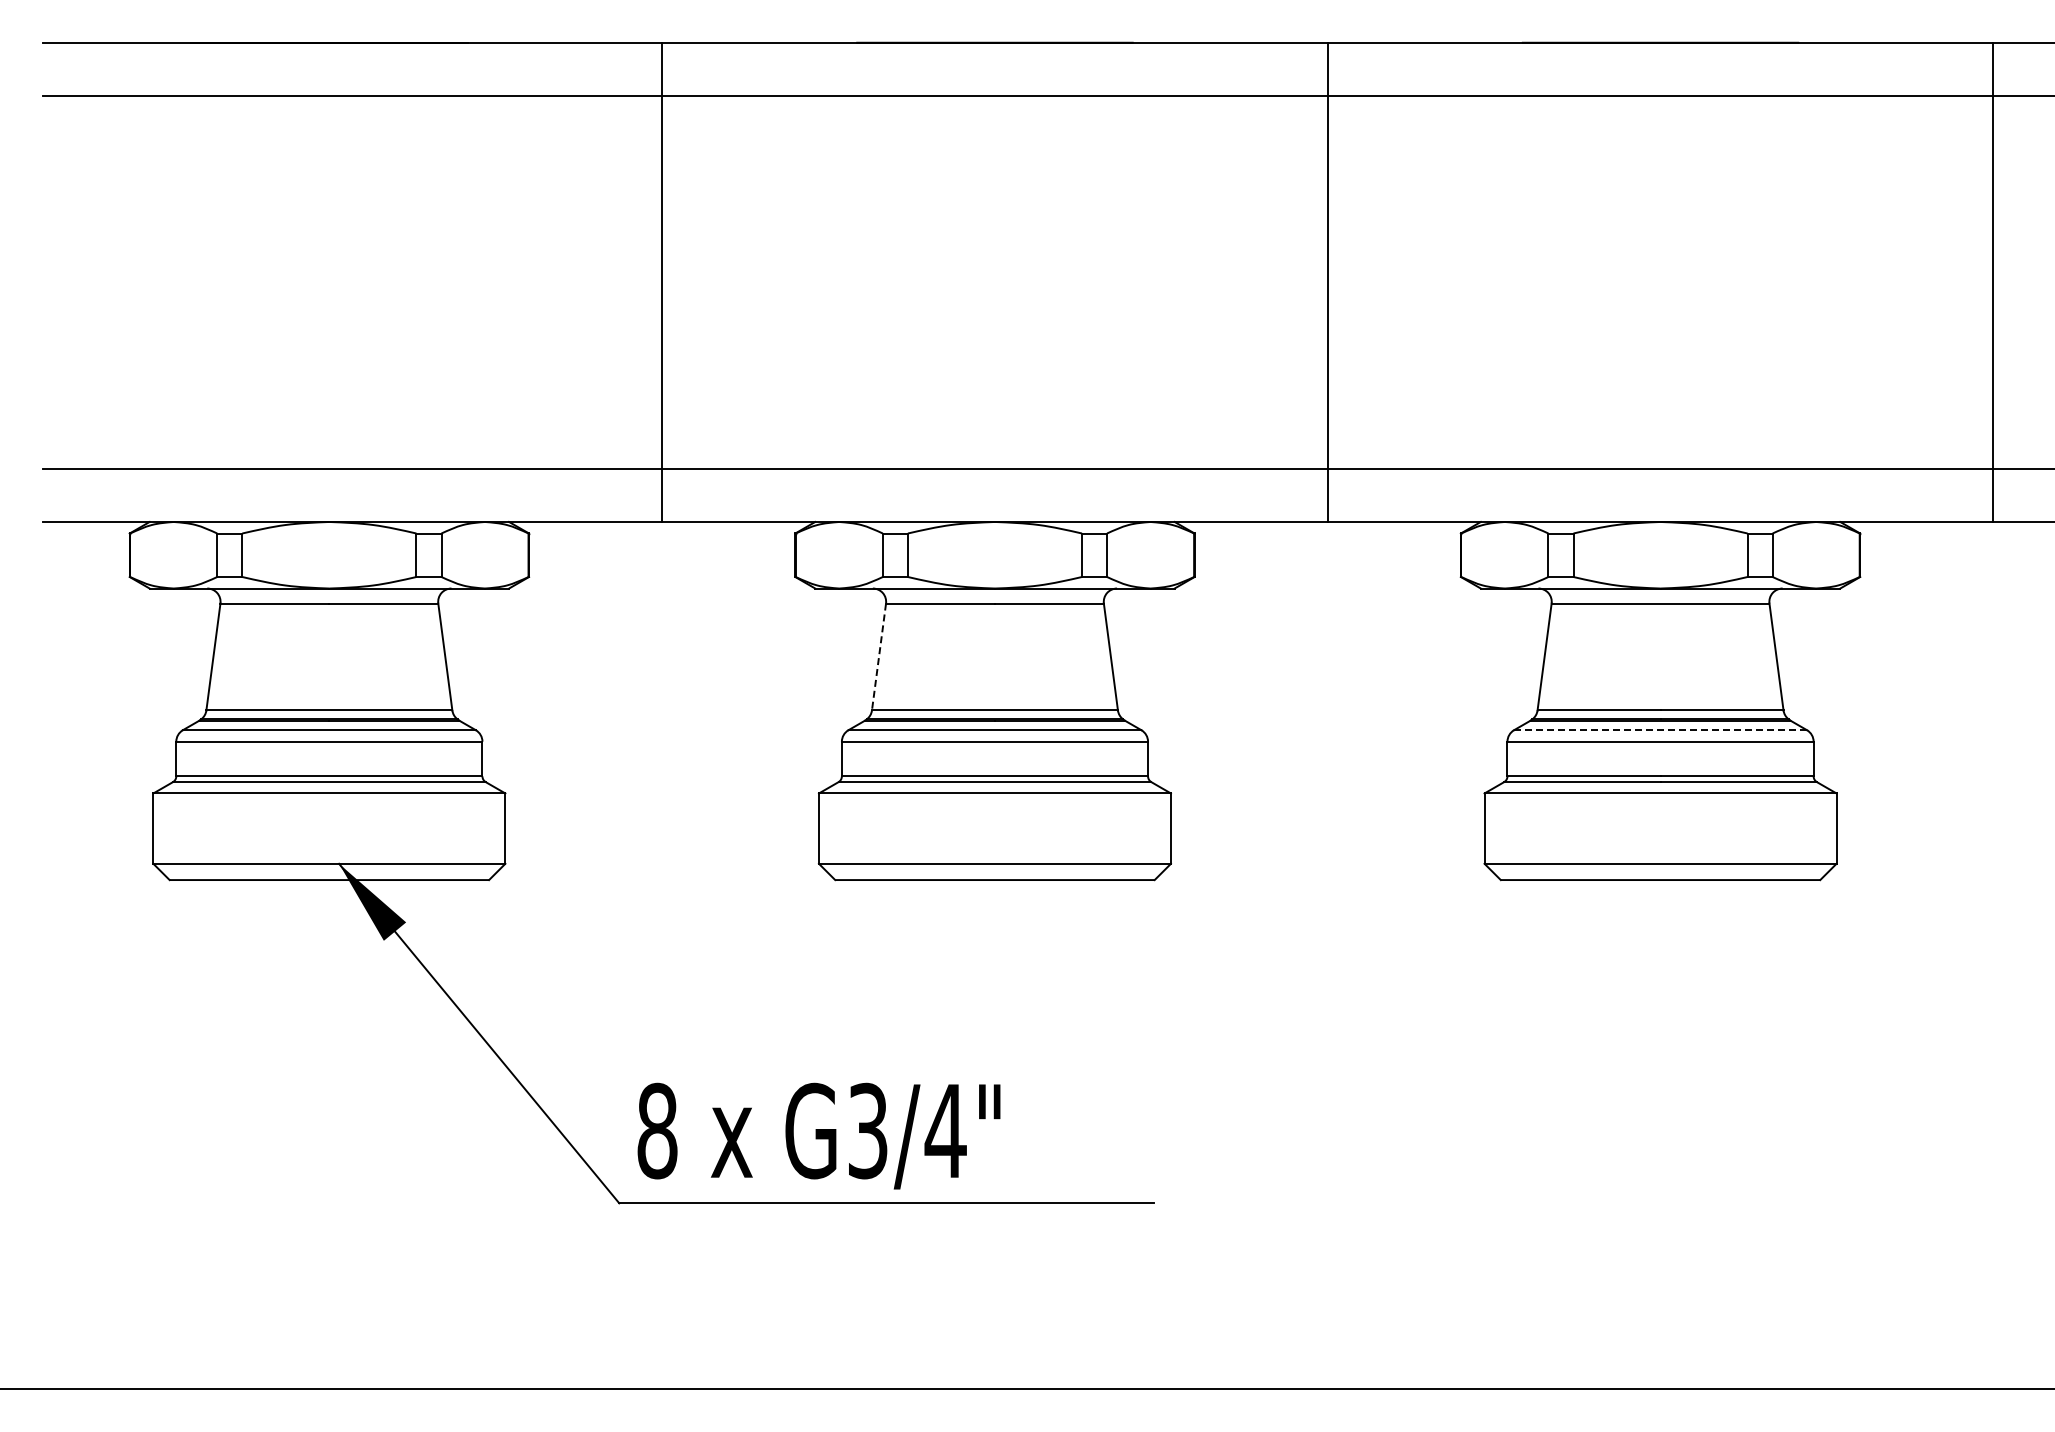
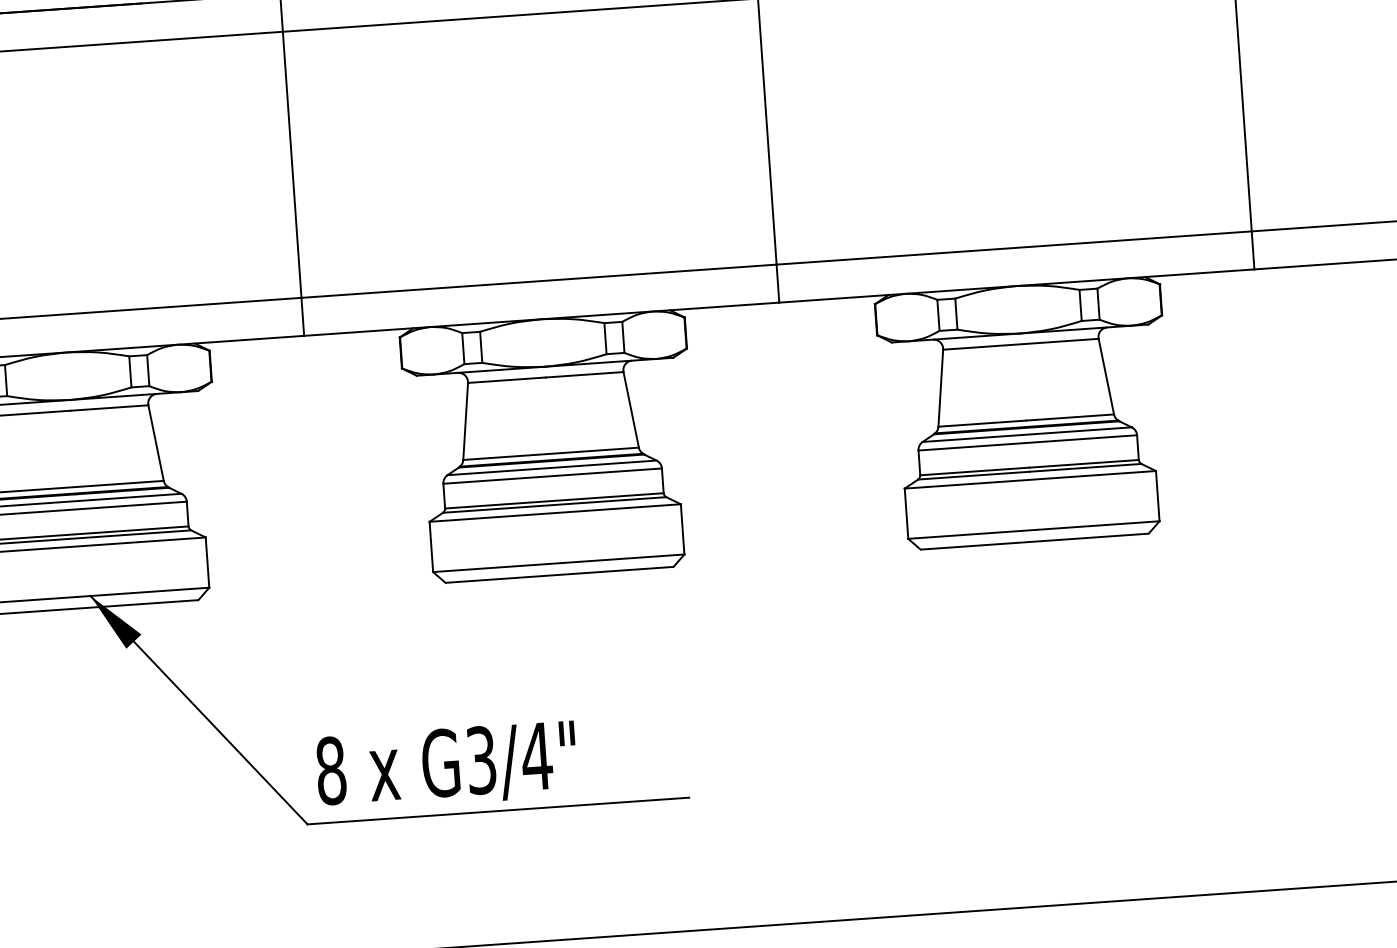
line: (879, 657) -> (466, 421), dashed -> solid
line: (1661, 730) -> (1027, 434), dashed -> solid

